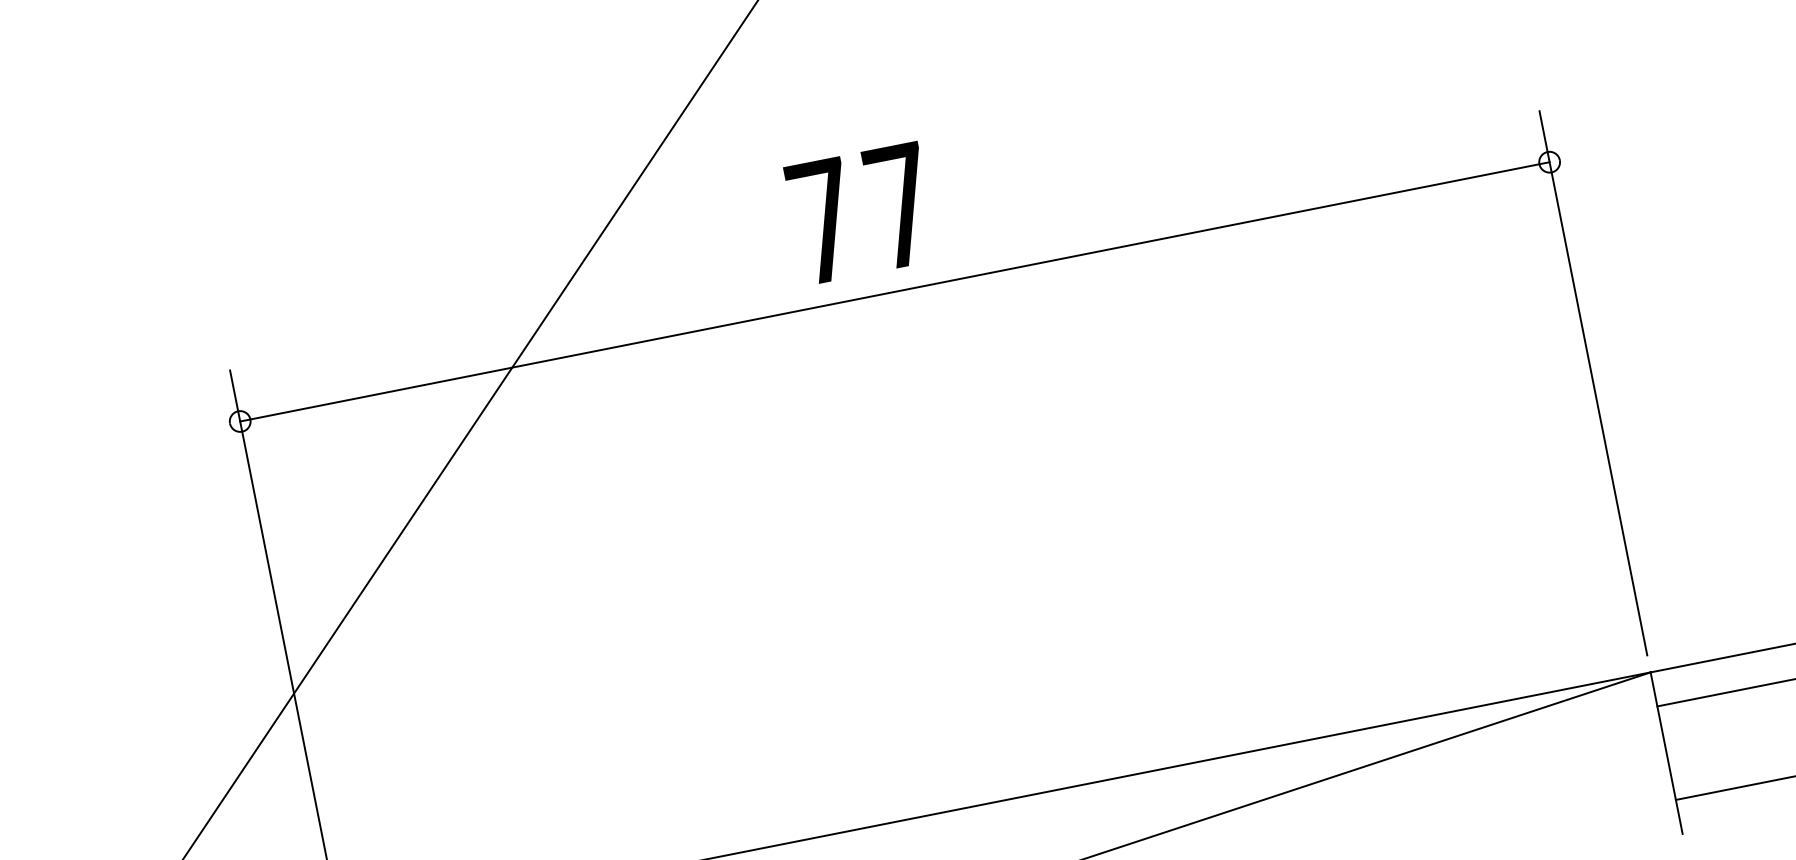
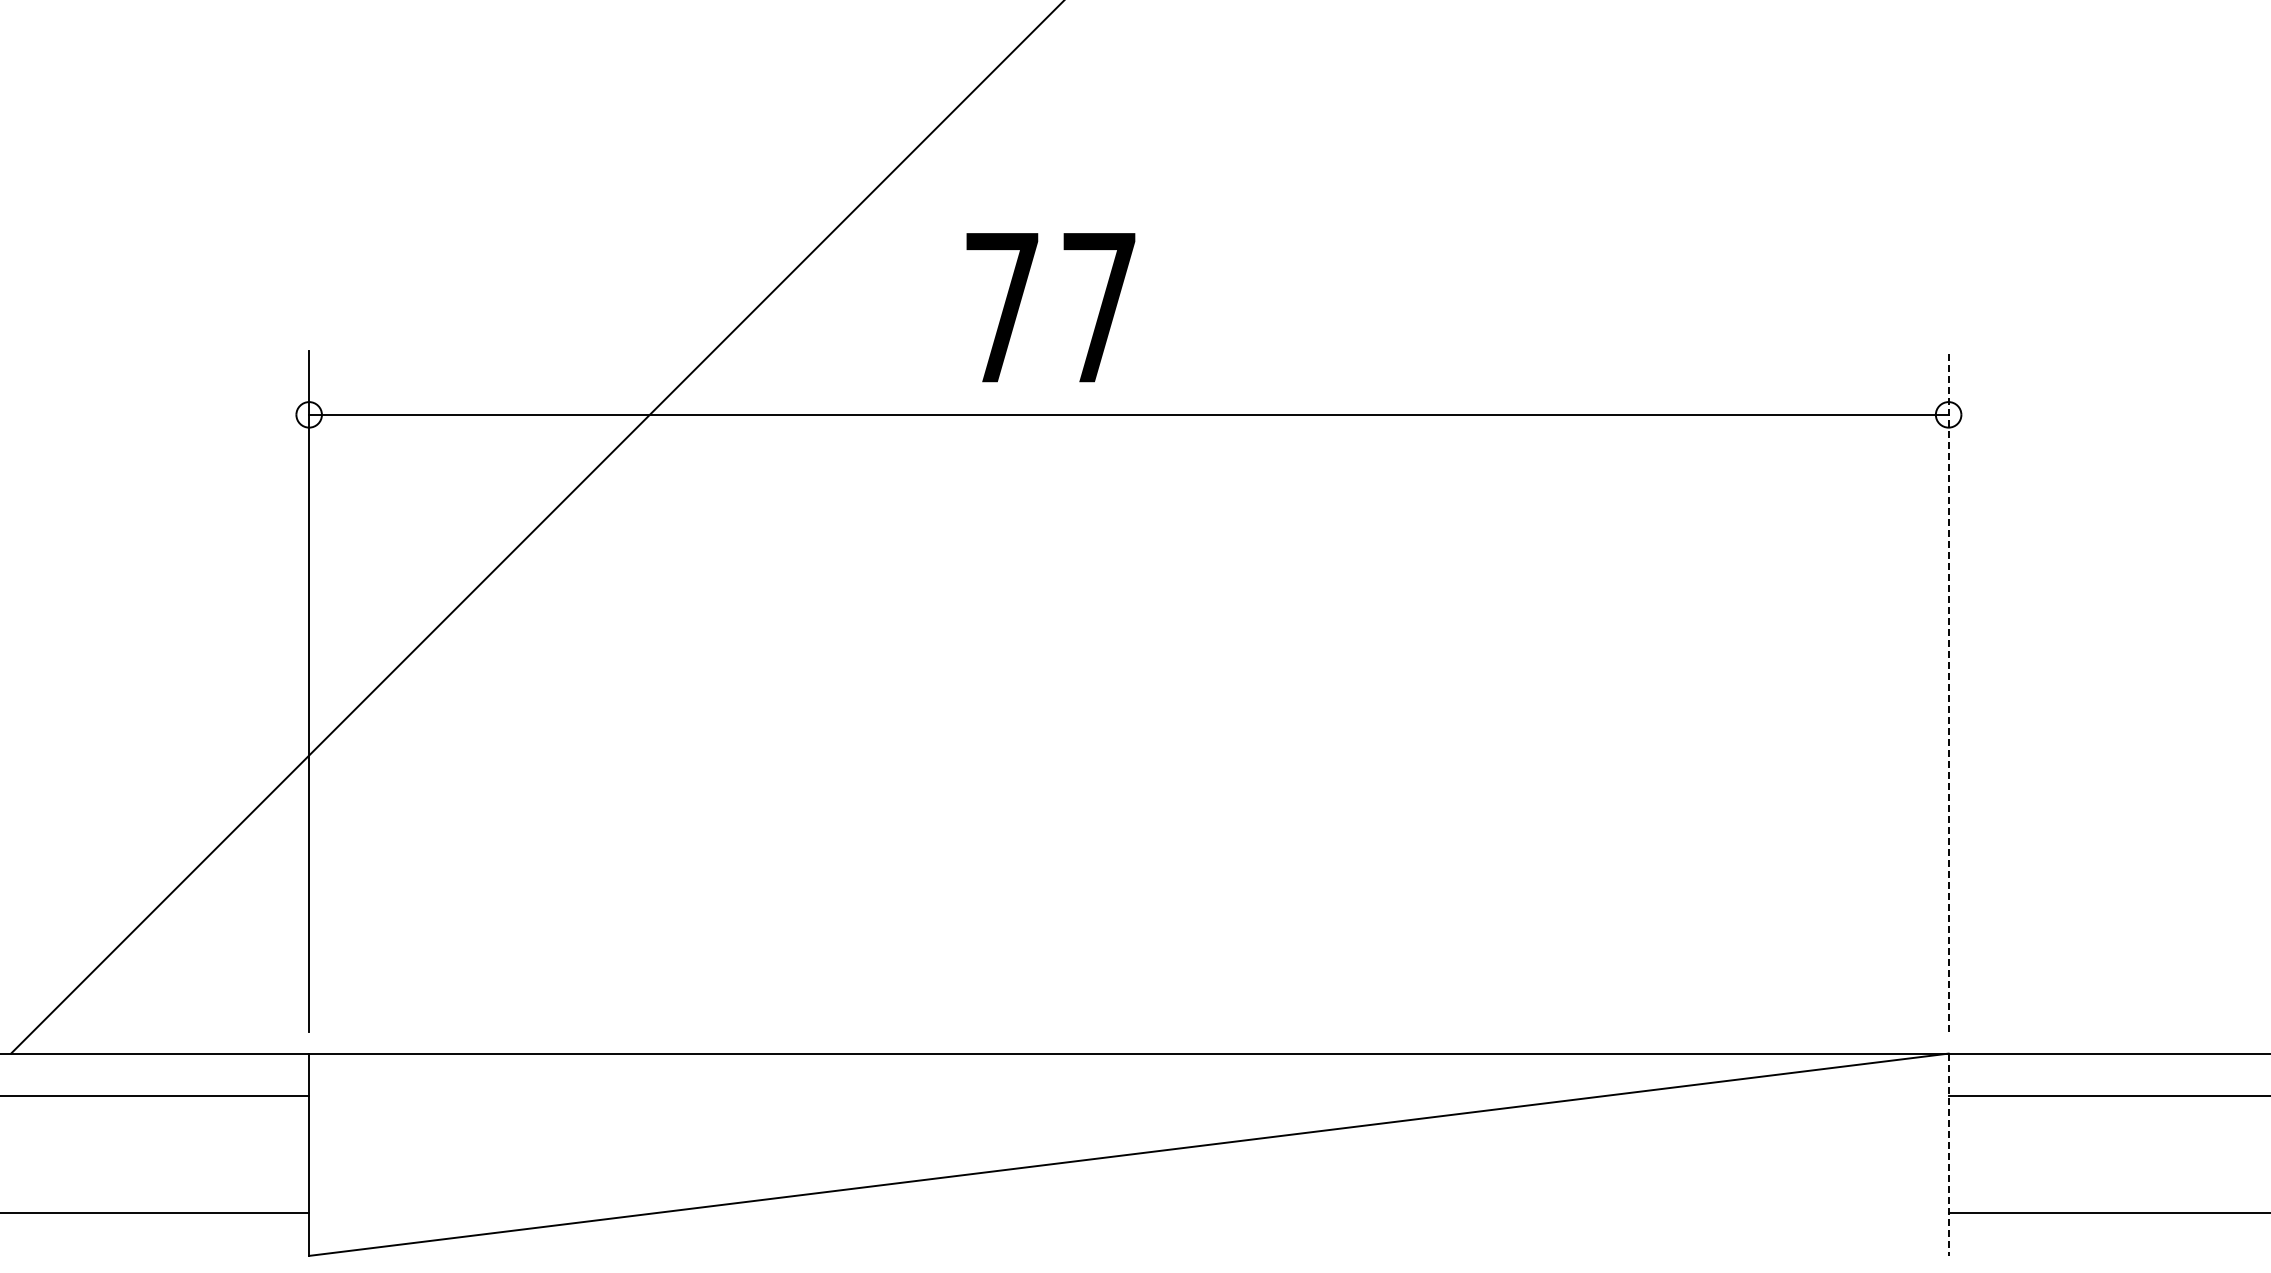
text: (861, 213) -> (1050, 307), moved
line: (1593, 383) -> (1948, 691), solid -> dashed
line: (1666, 753) -> (1948, 1155), solid -> dashed

